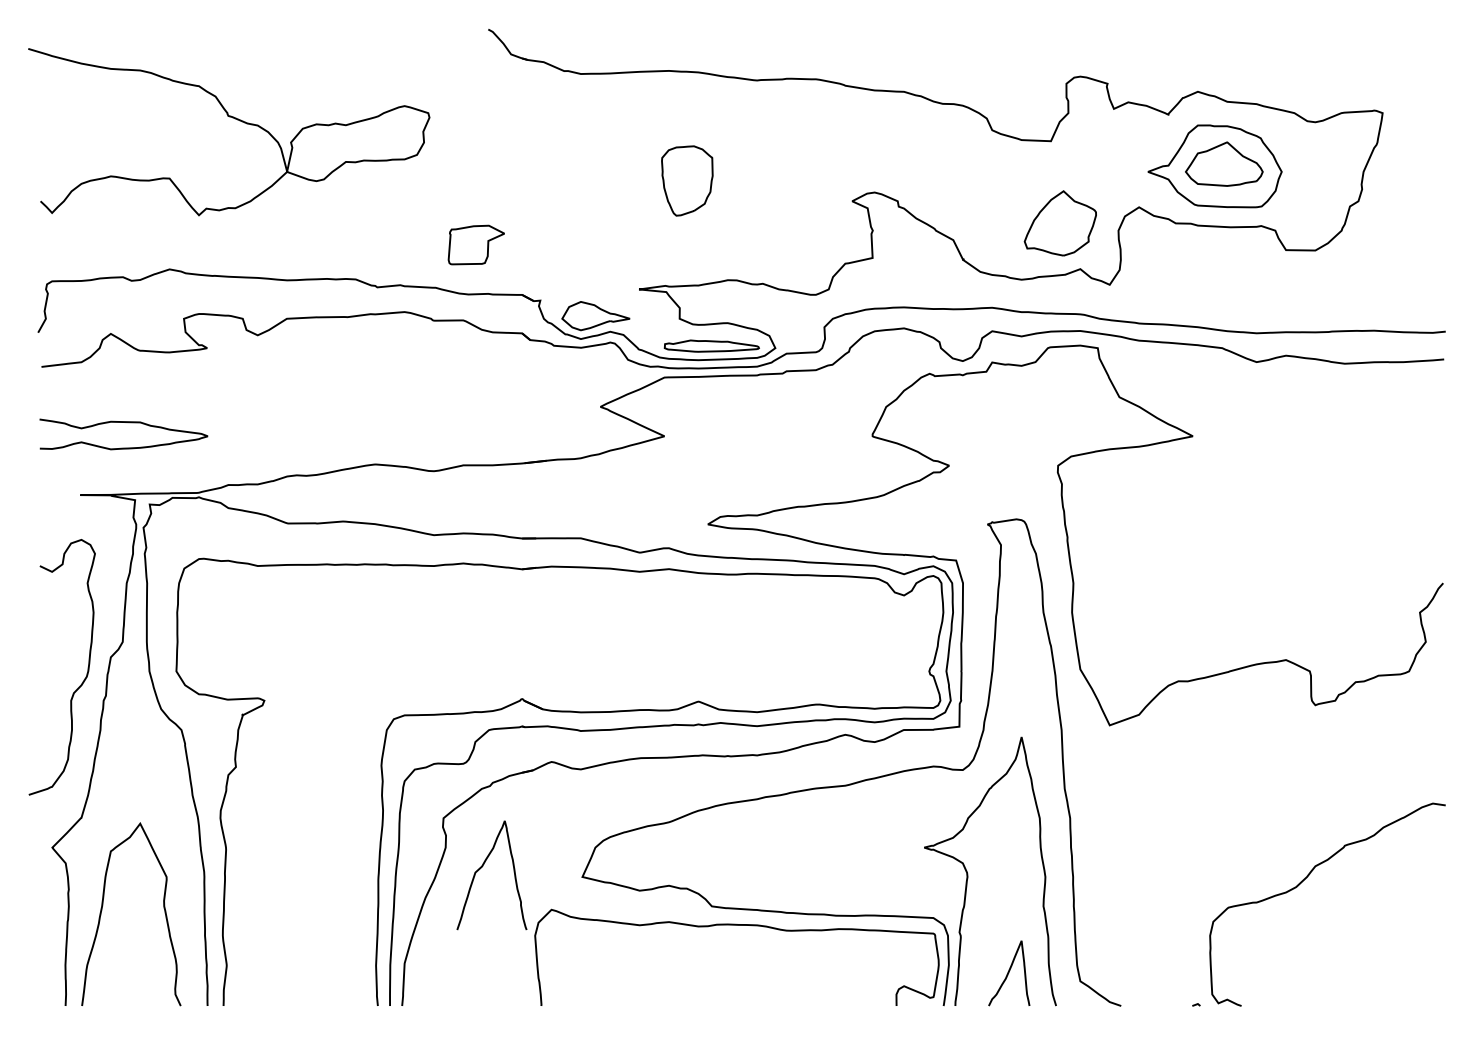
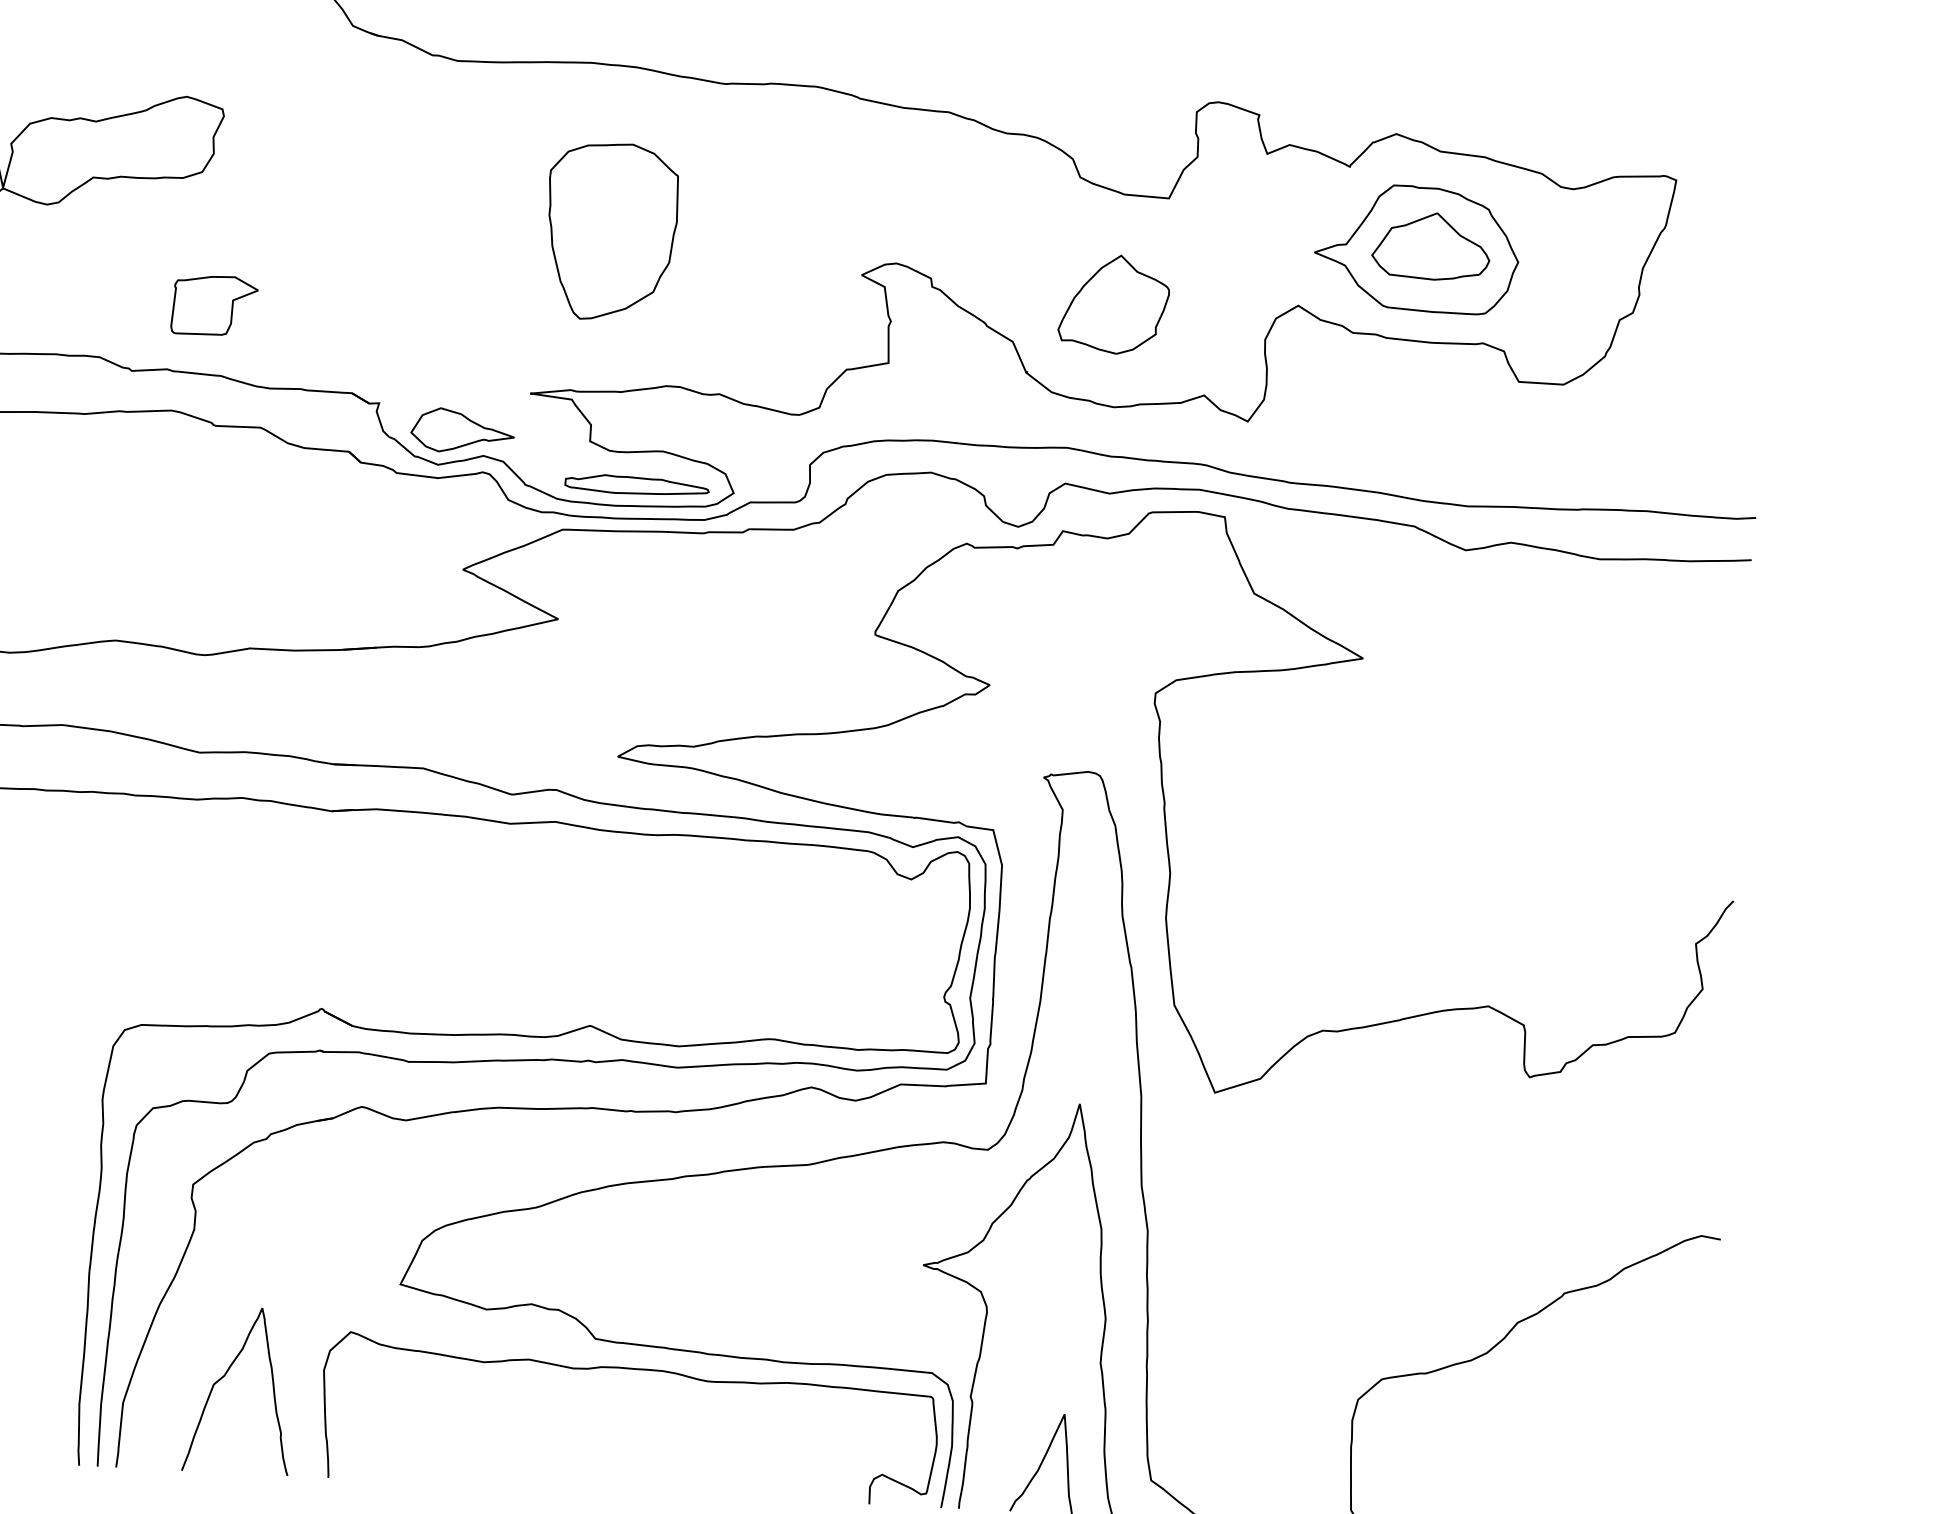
part: (687, 180) -> (612, 231), size x1.67
part: (1059, 223) -> (1112, 304), moved
part: (475, 244) -> (213, 304), moved
curve: (483, 866) -> (226, 1375), moved

